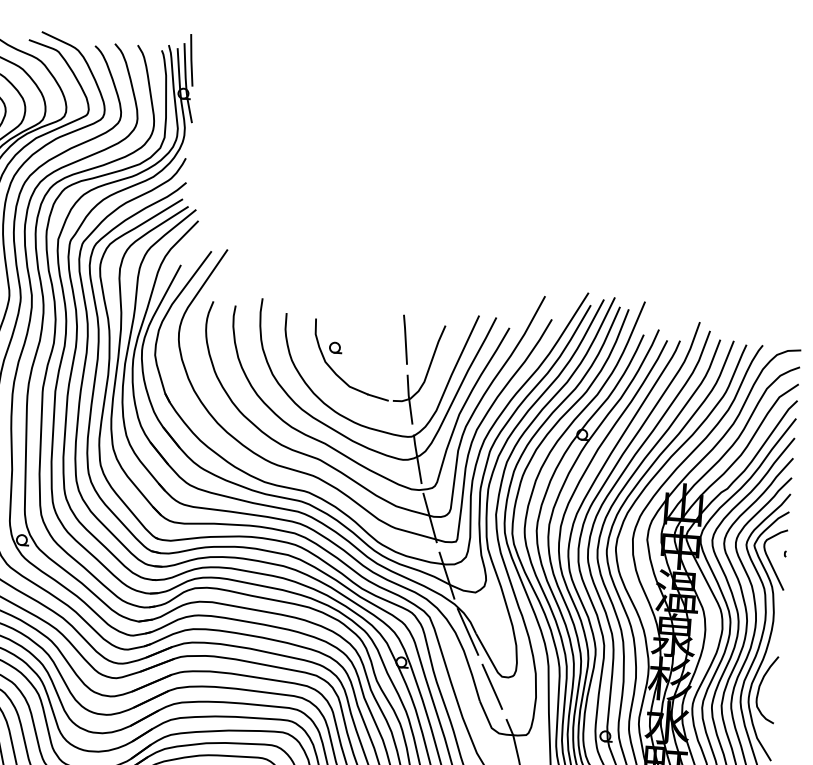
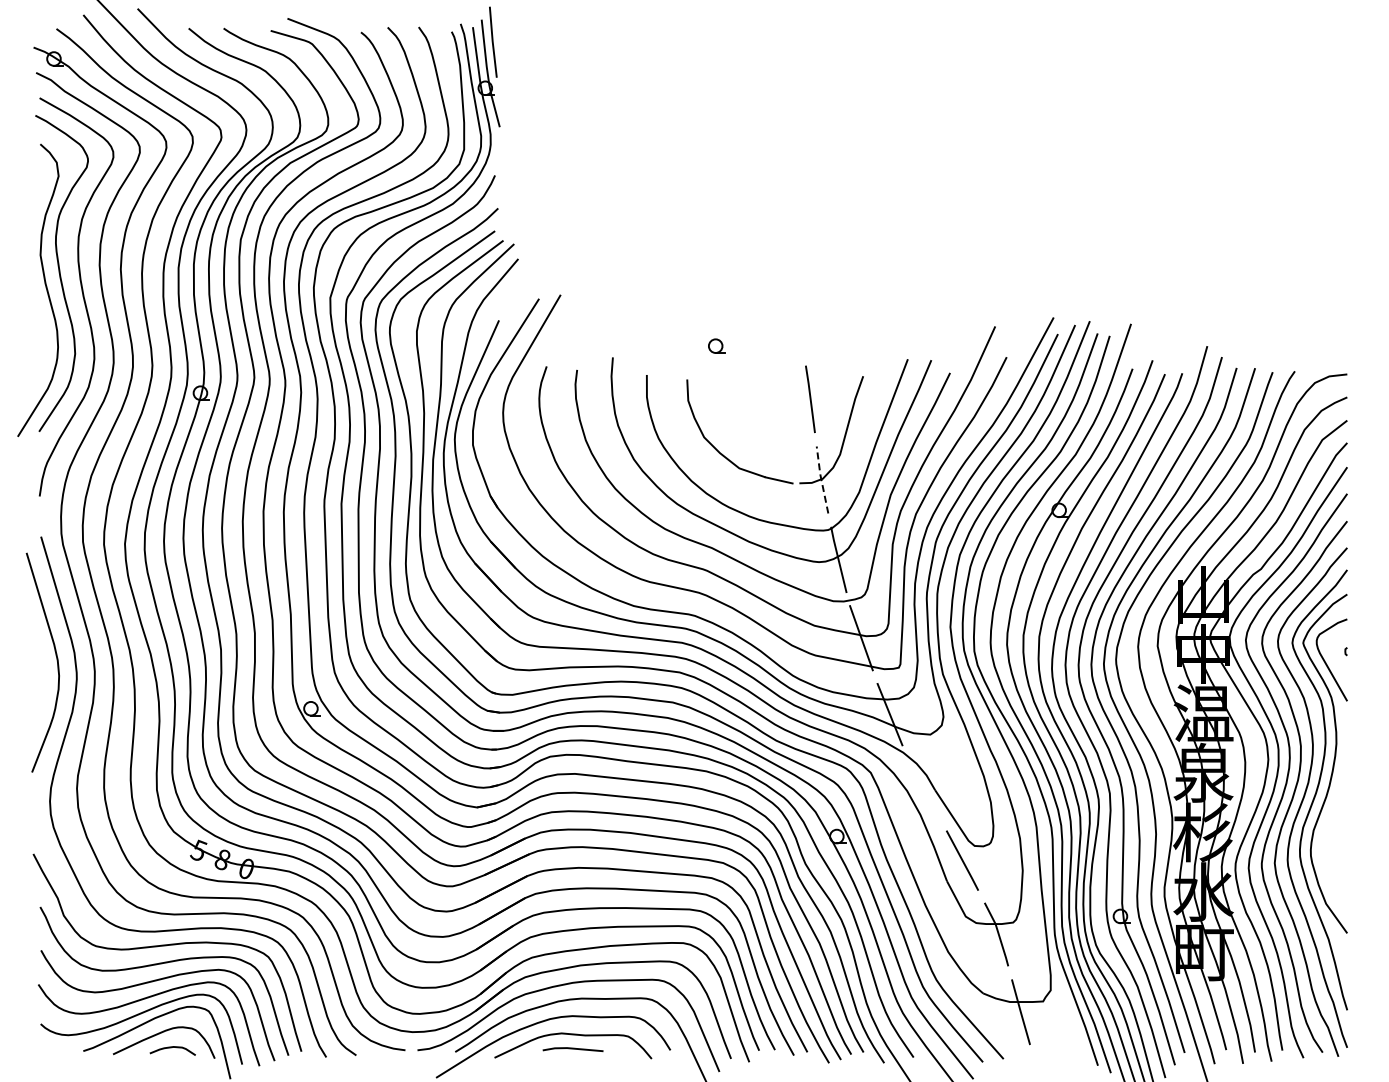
part: (335, 347) -> (716, 345), moved
line: (409, 399) -> (821, 479), solid -> dashed
line: (468, 631) -> (924, 788), removed
curve: (760, 686) -> (1325, 833), removed

